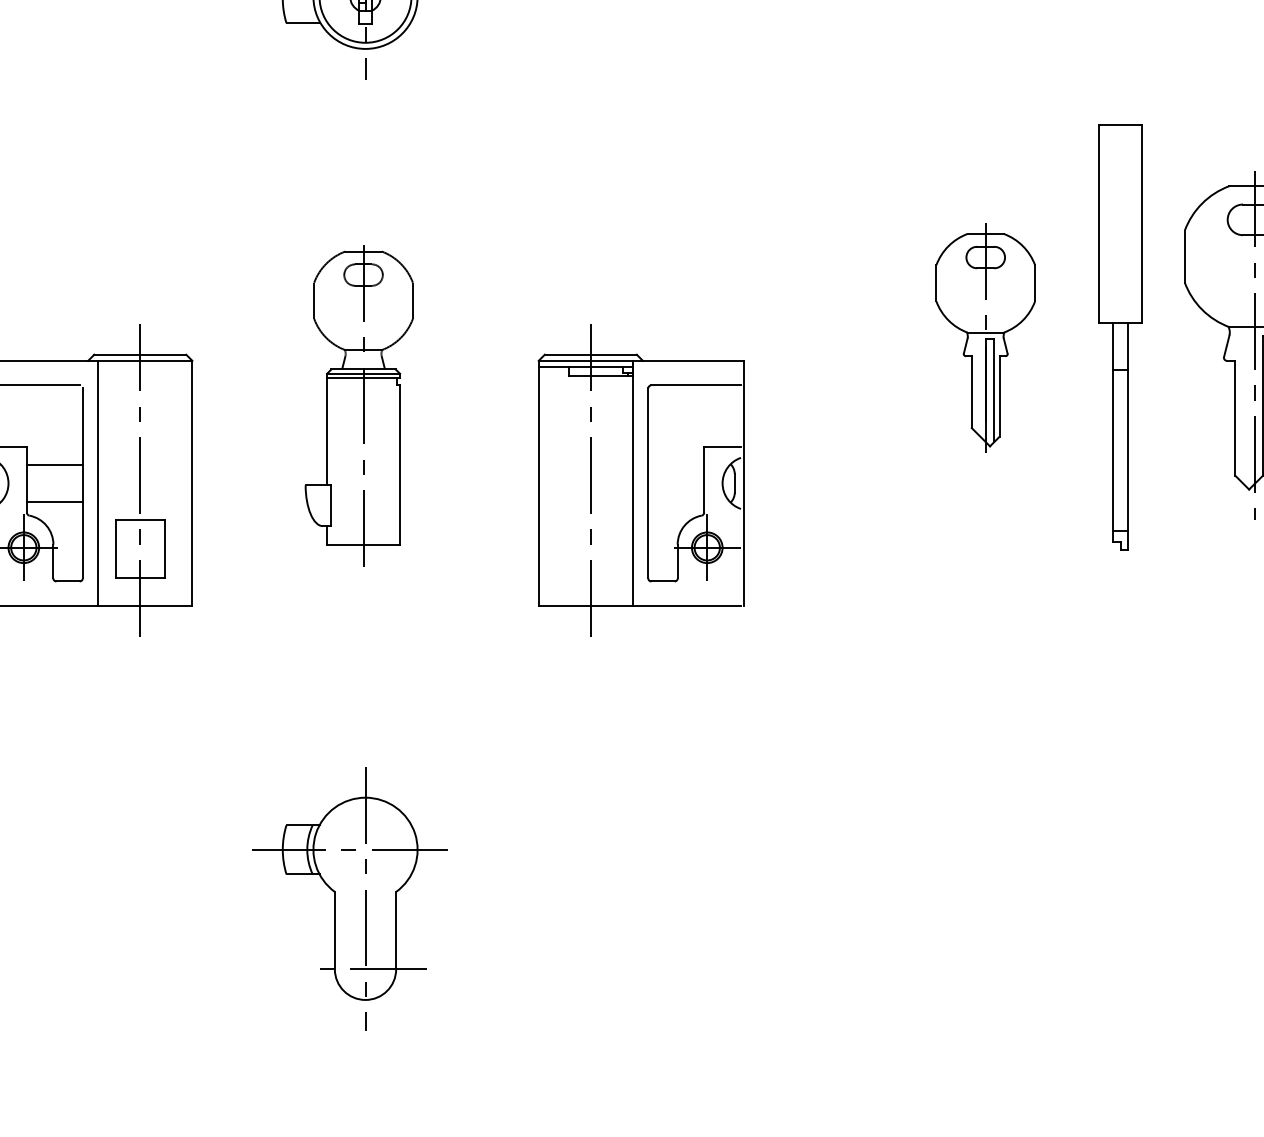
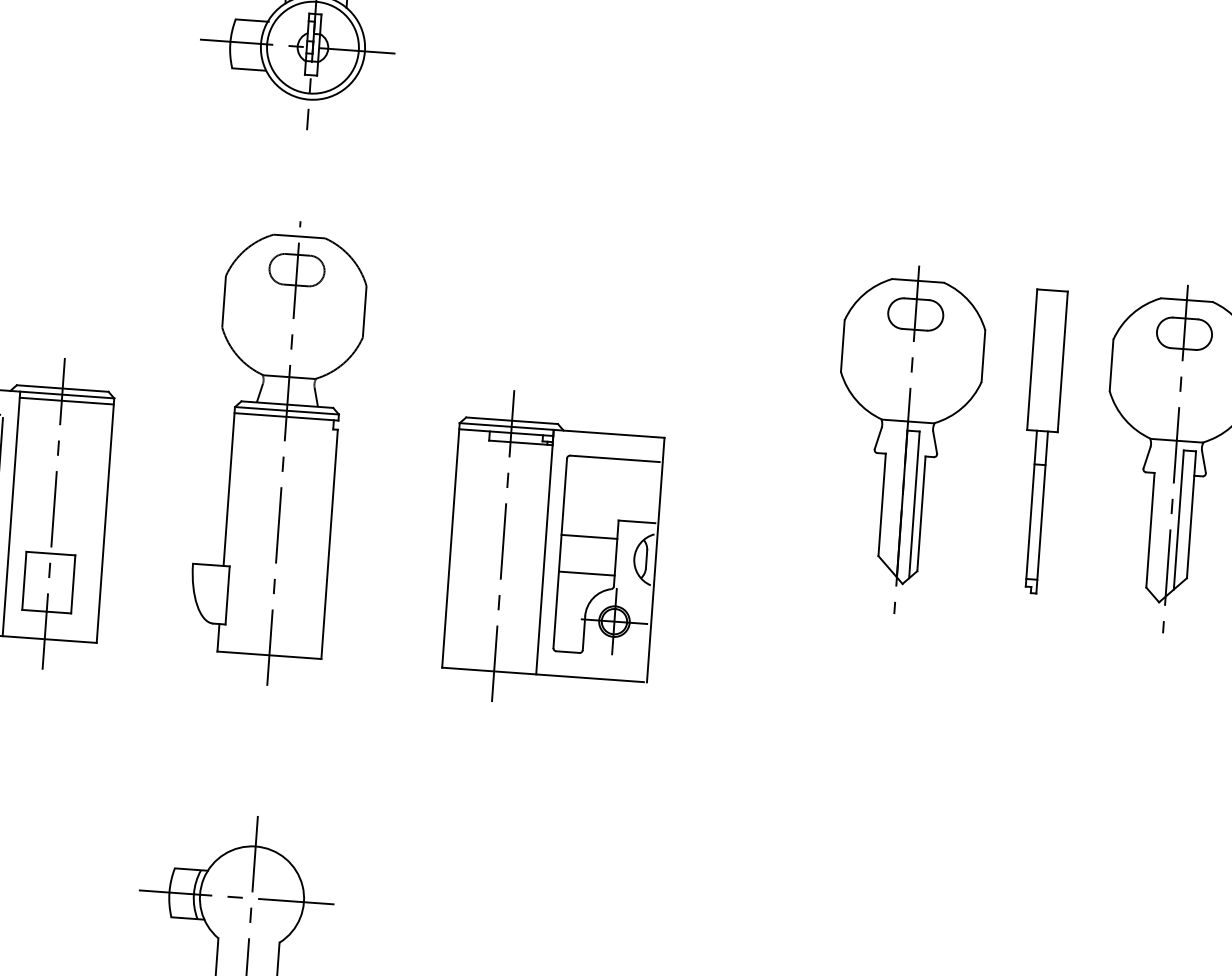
part: (1120, 337) -> (1041, 441), size x0.71
part: (985, 345) -> (906, 439), size x1.43
line: (145, 366) -> (67, 400), added
part: (358, 403) -> (276, 452), size x1.43
line: (676, 465) -> (589, 537), added
line: (676, 501) -> (587, 573), added

